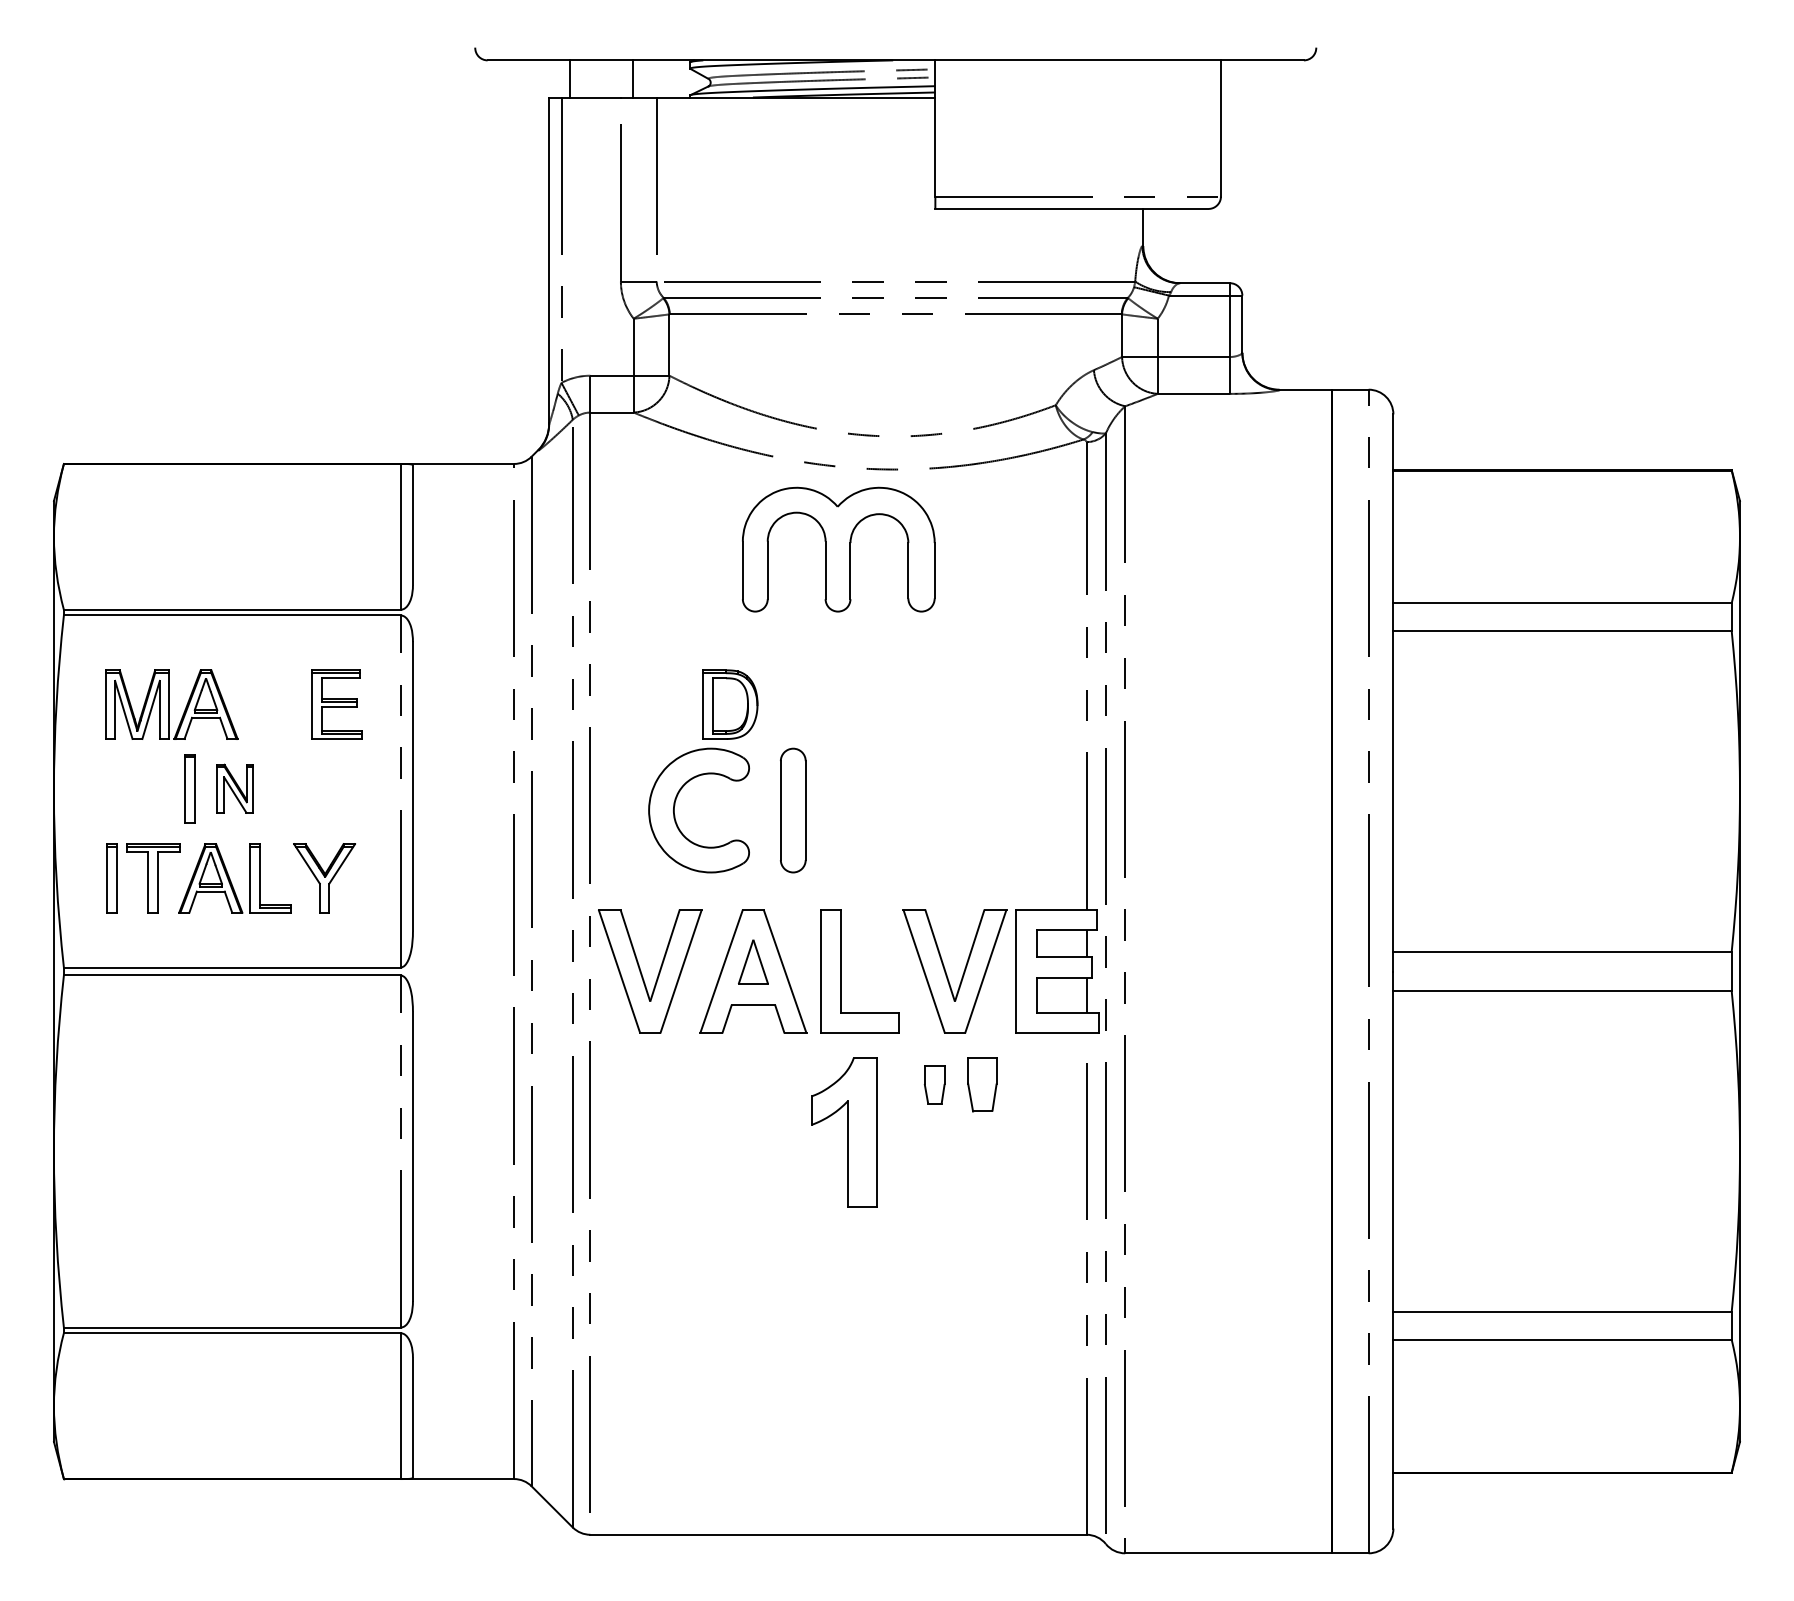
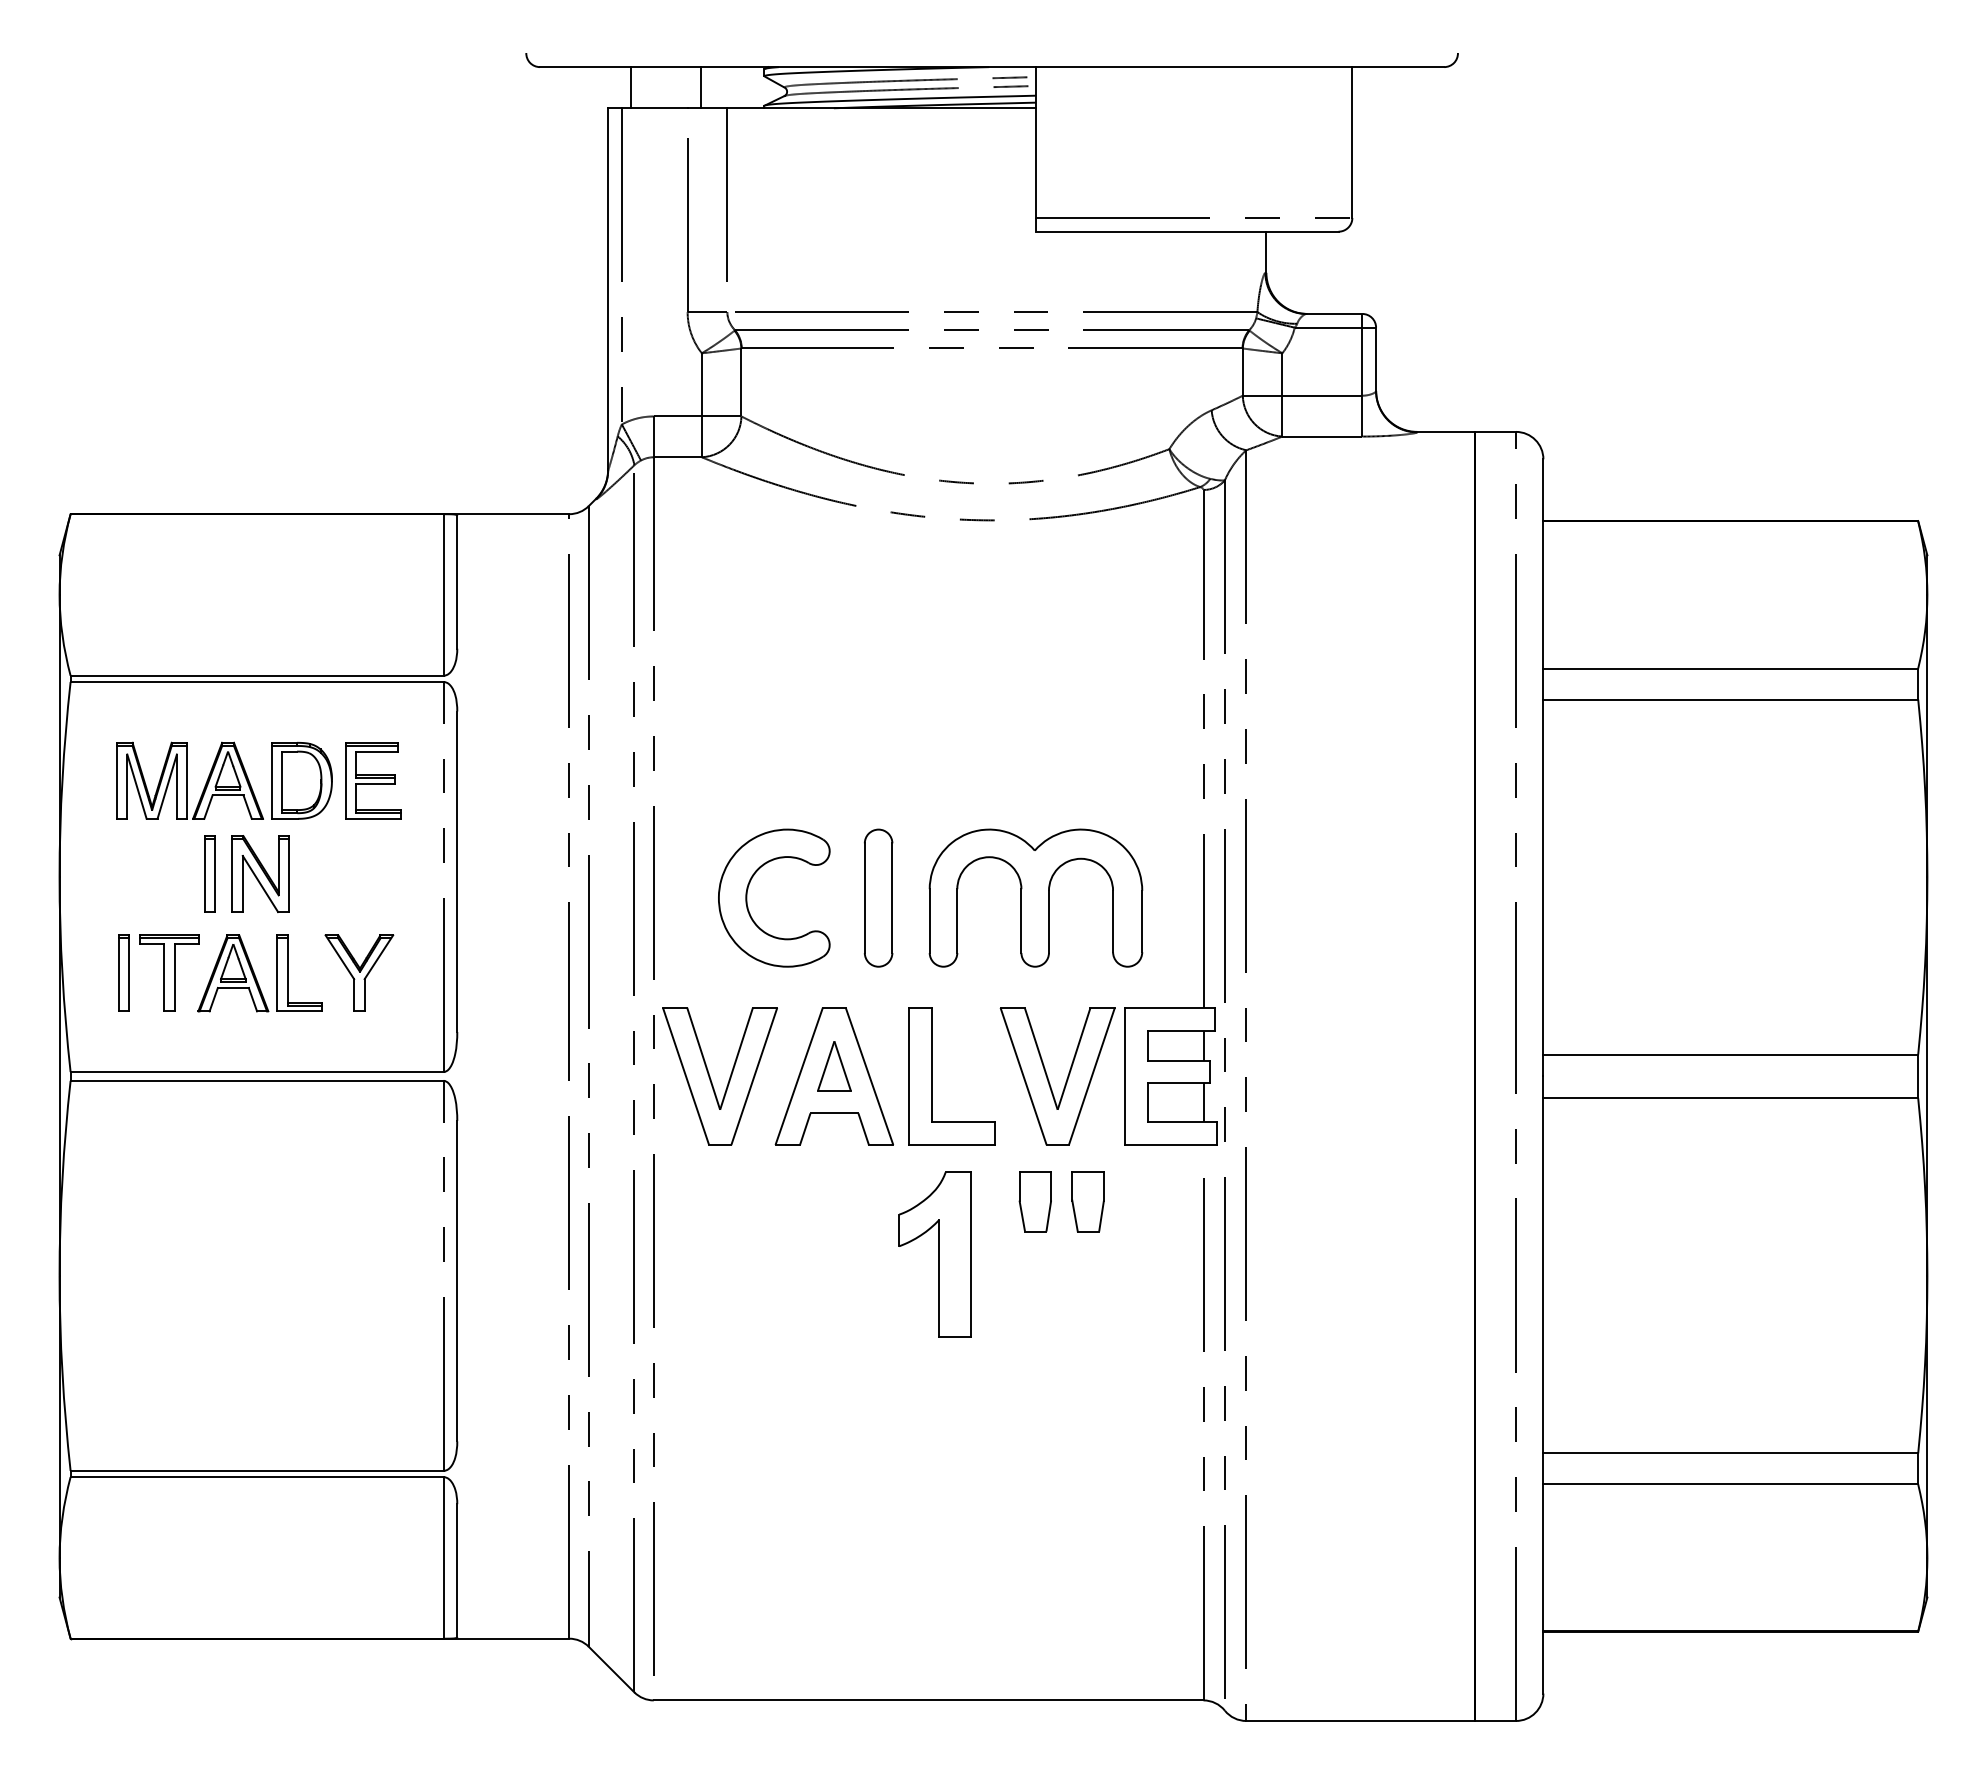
part: (838, 549) -> (1035, 897), moved
part: (730, 704) -> (301, 780), moved
part: (235, 788) -> (260, 873), size x1.43
part: (934, 1084) -> (1034, 1201), size x1.43

